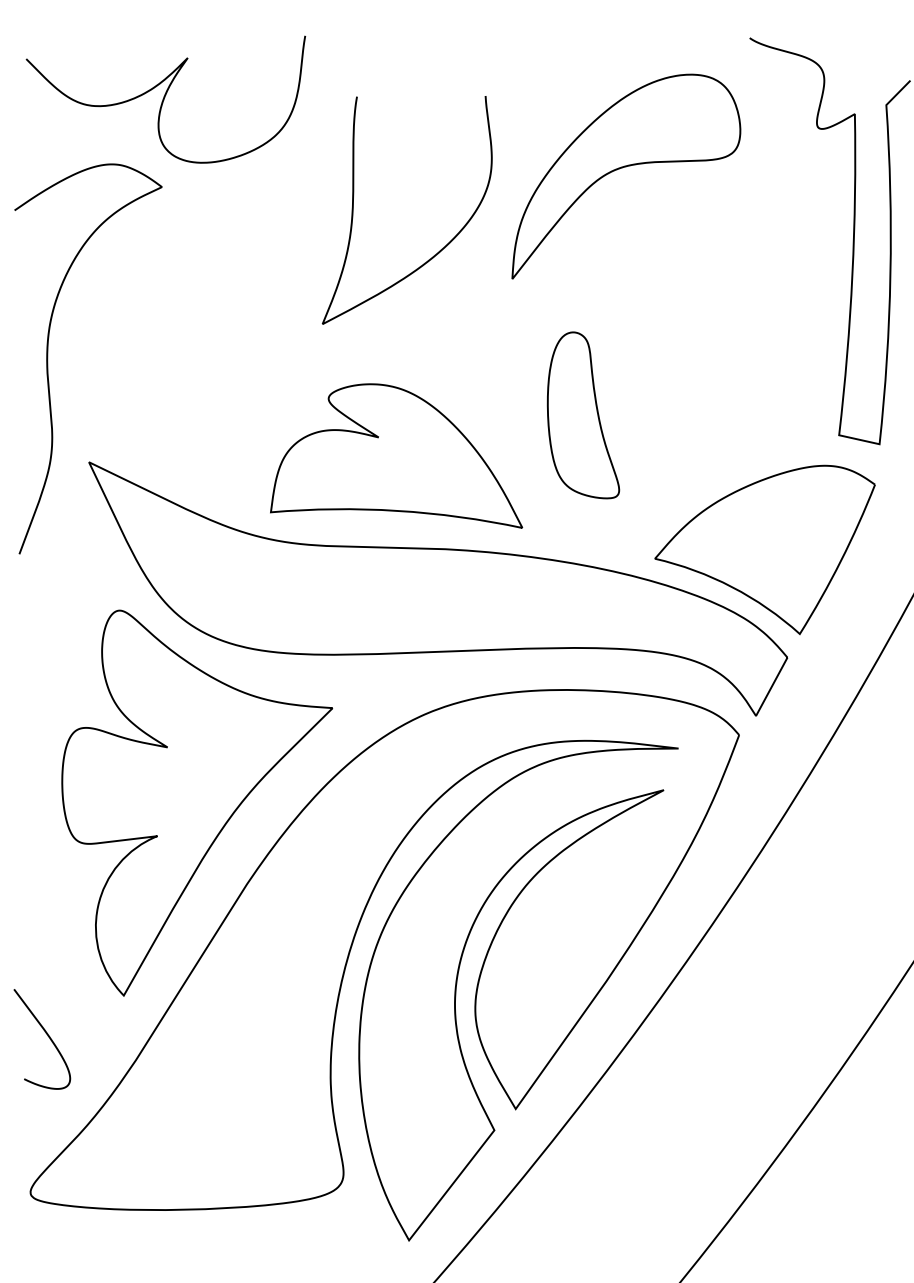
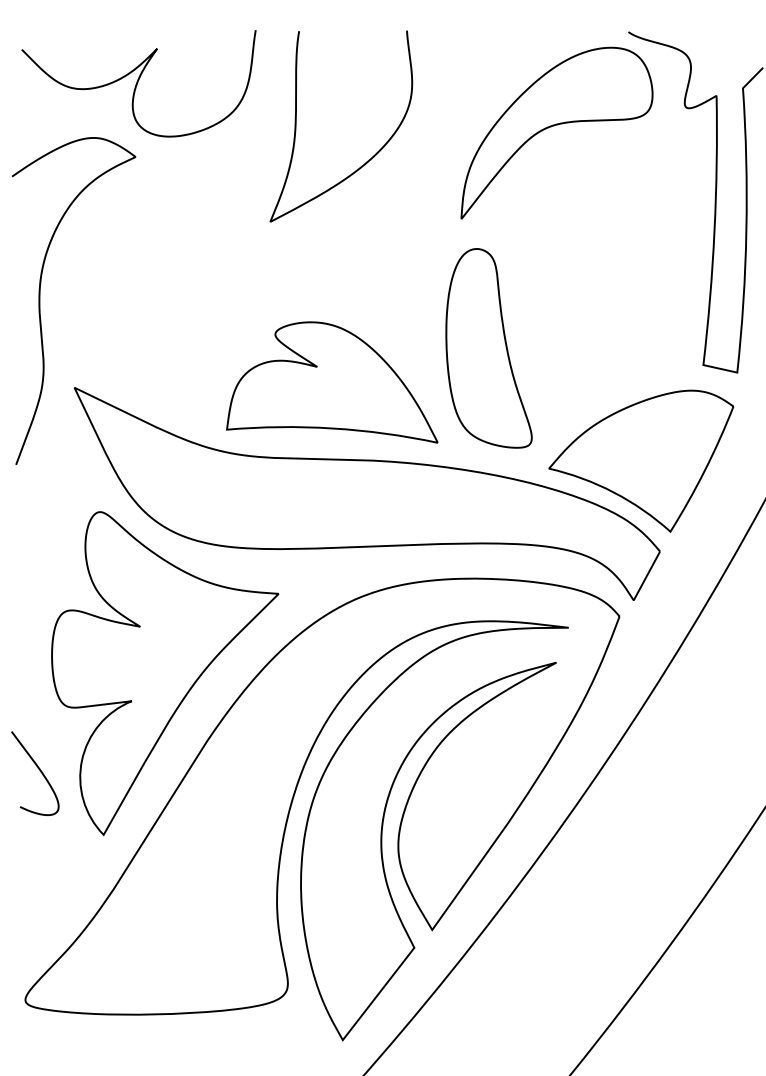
part: (623, 168) -> (554, 126), moved
curve: (438, 250) -> (367, 160), moved
part: (582, 415) -> (488, 348), size x1.43
curve: (46, 1034) -> (38, 769), moved

